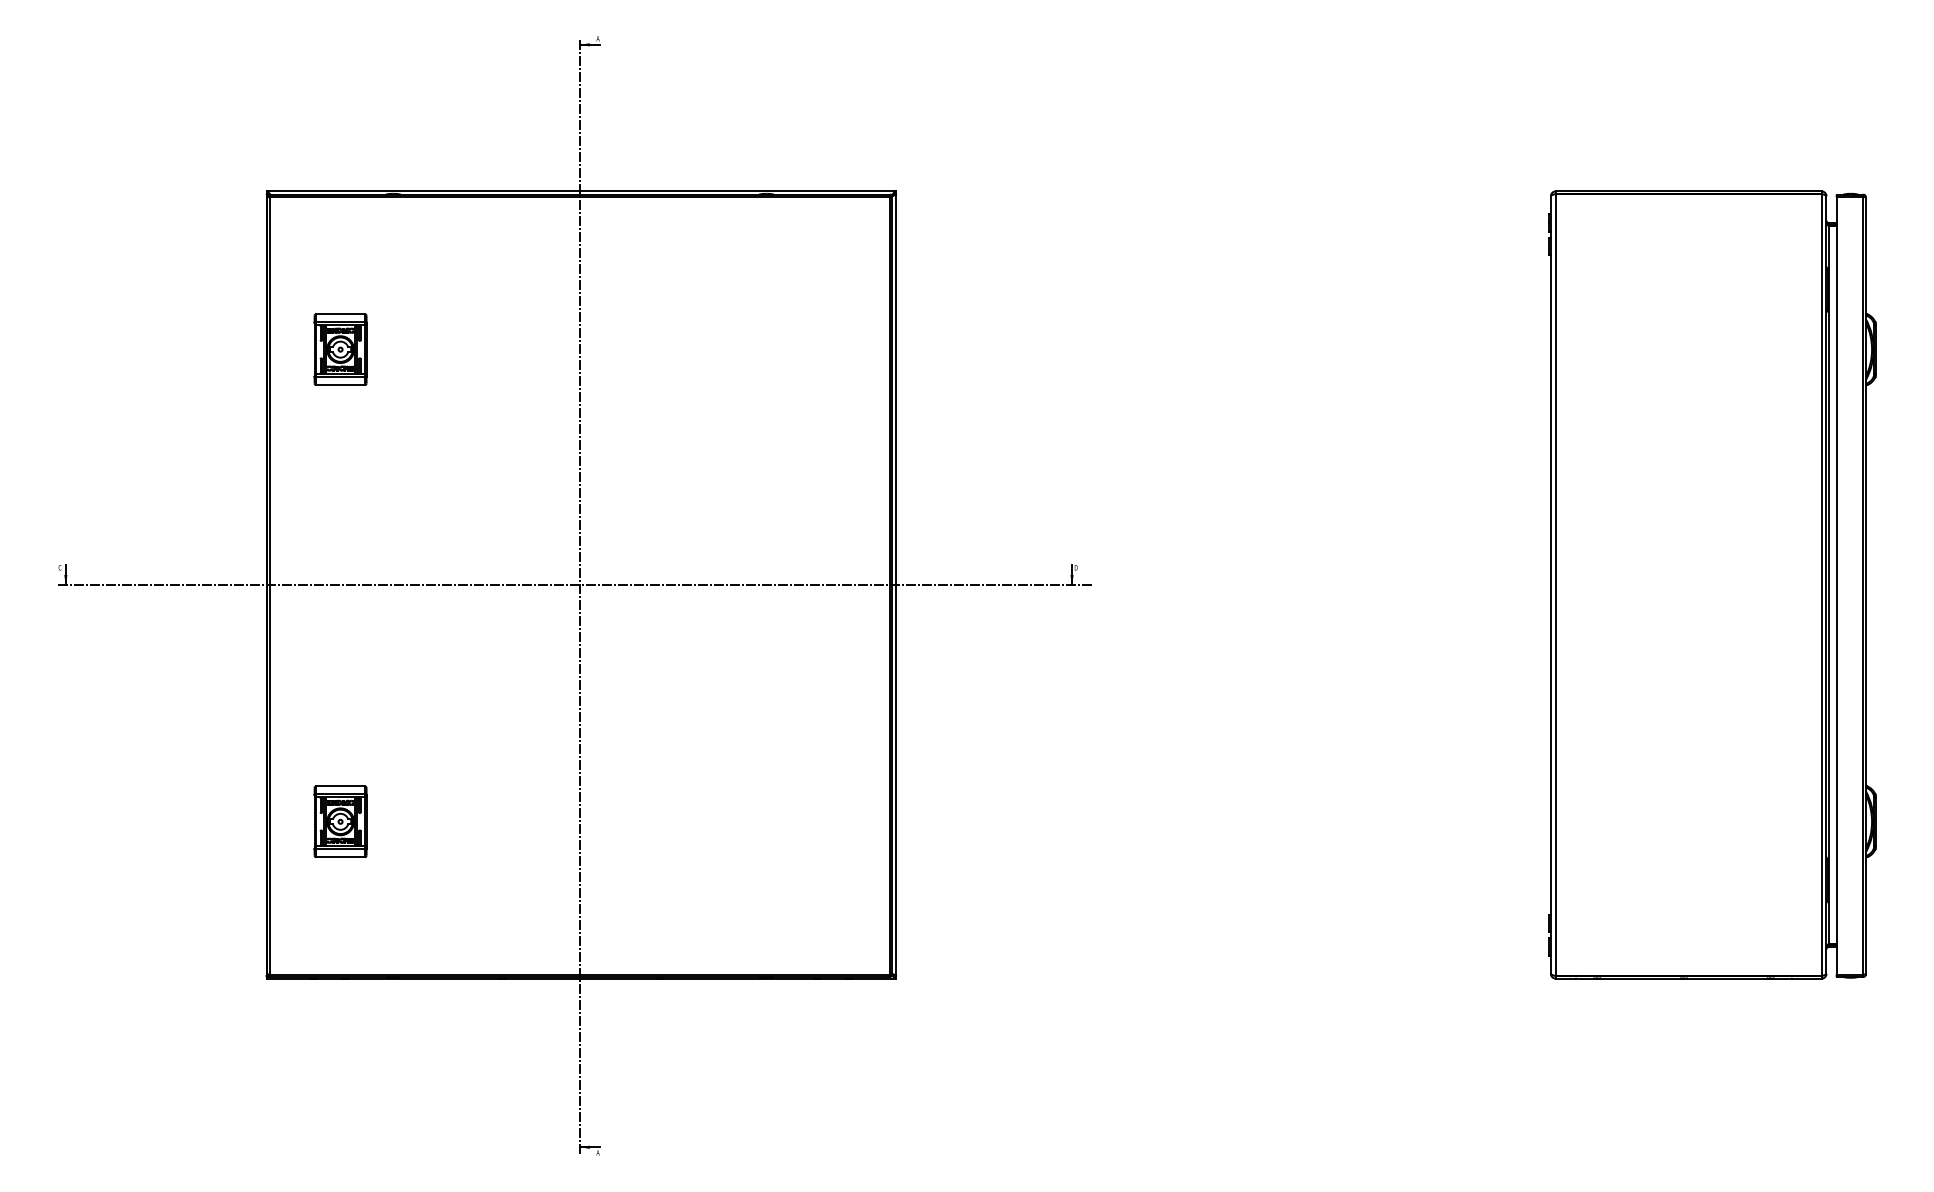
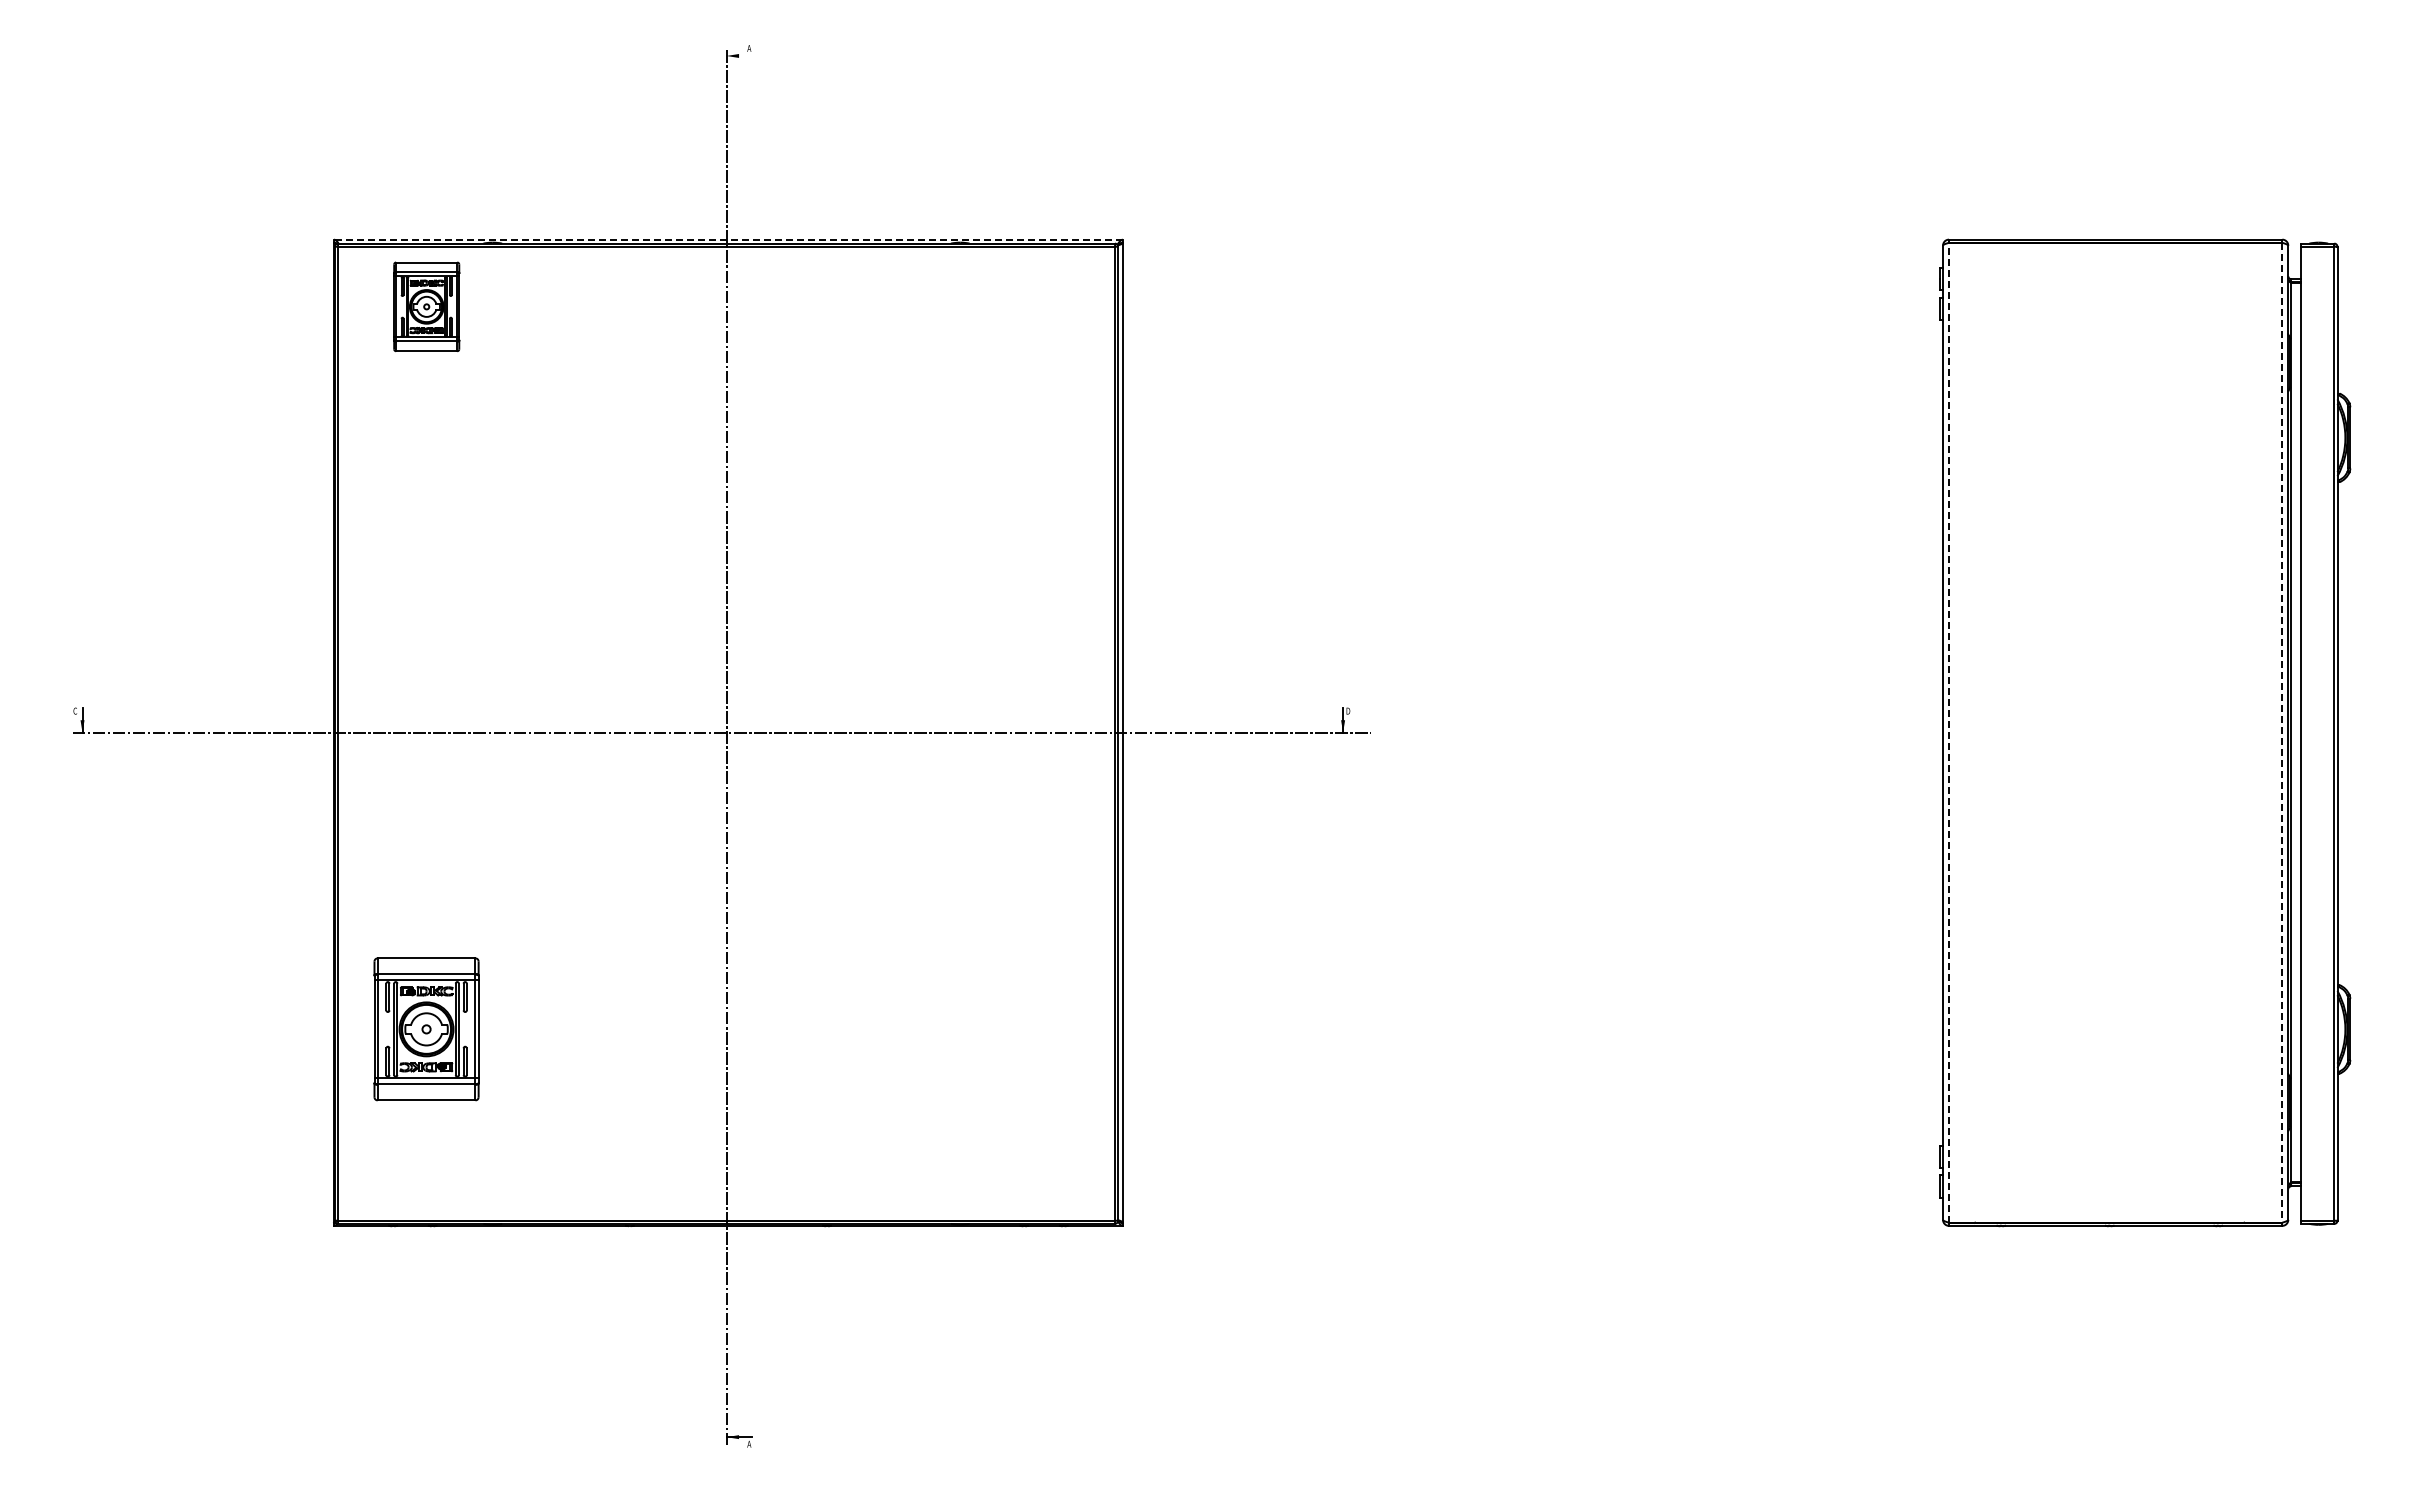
line: (589, 44) -> (738, 55), removed
line: (580, 191) -> (727, 239), solid -> dashed
part: (340, 349) -> (426, 306), moved
line: (1555, 584) -> (1948, 732), solid -> dashed
line: (1821, 584) -> (2282, 732), solid -> dashed
part: (340, 821) -> (426, 1029), size x1.6

